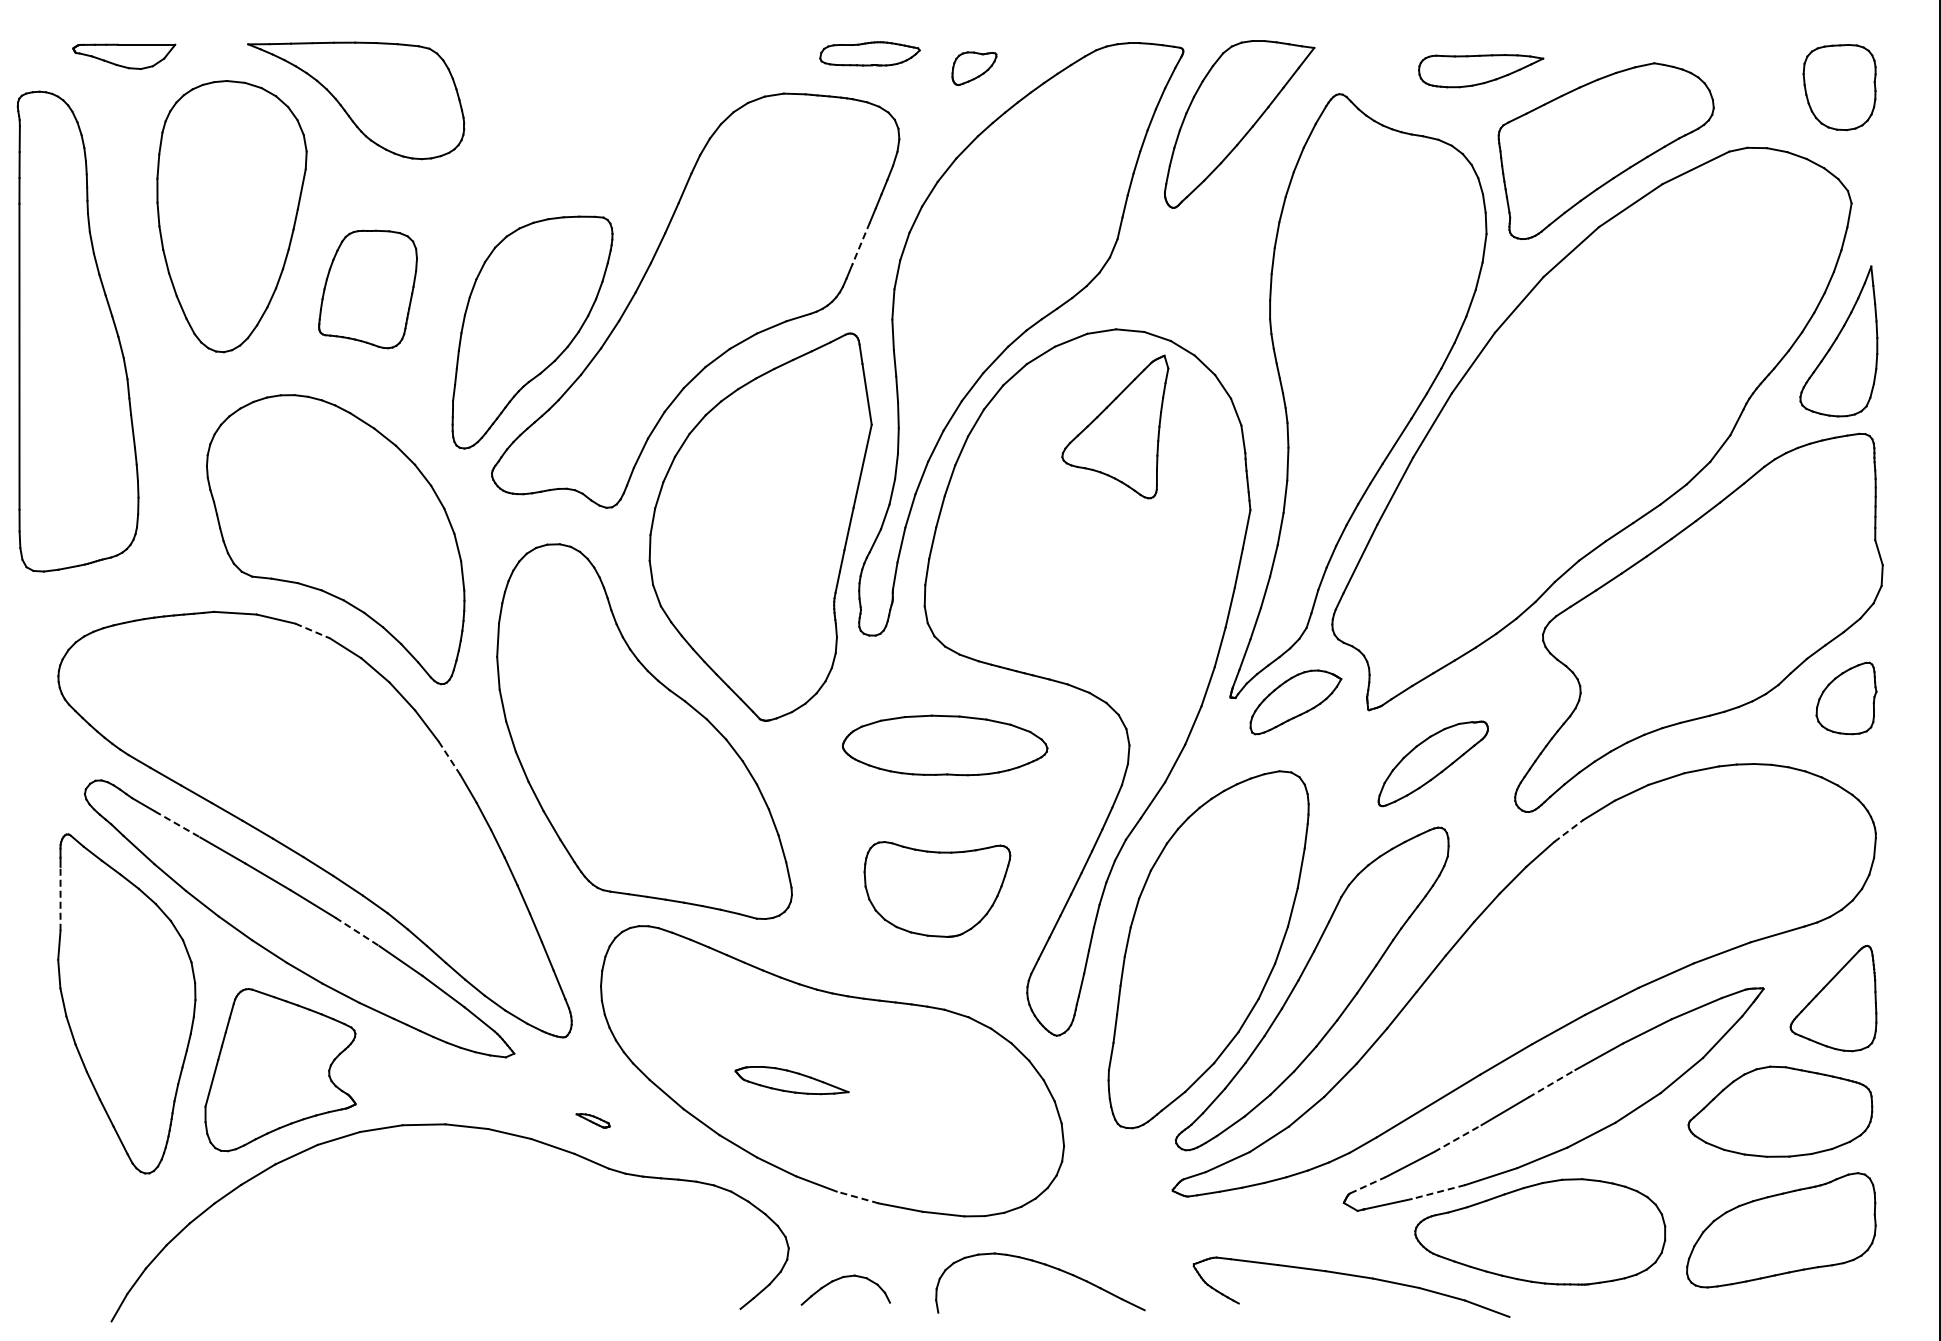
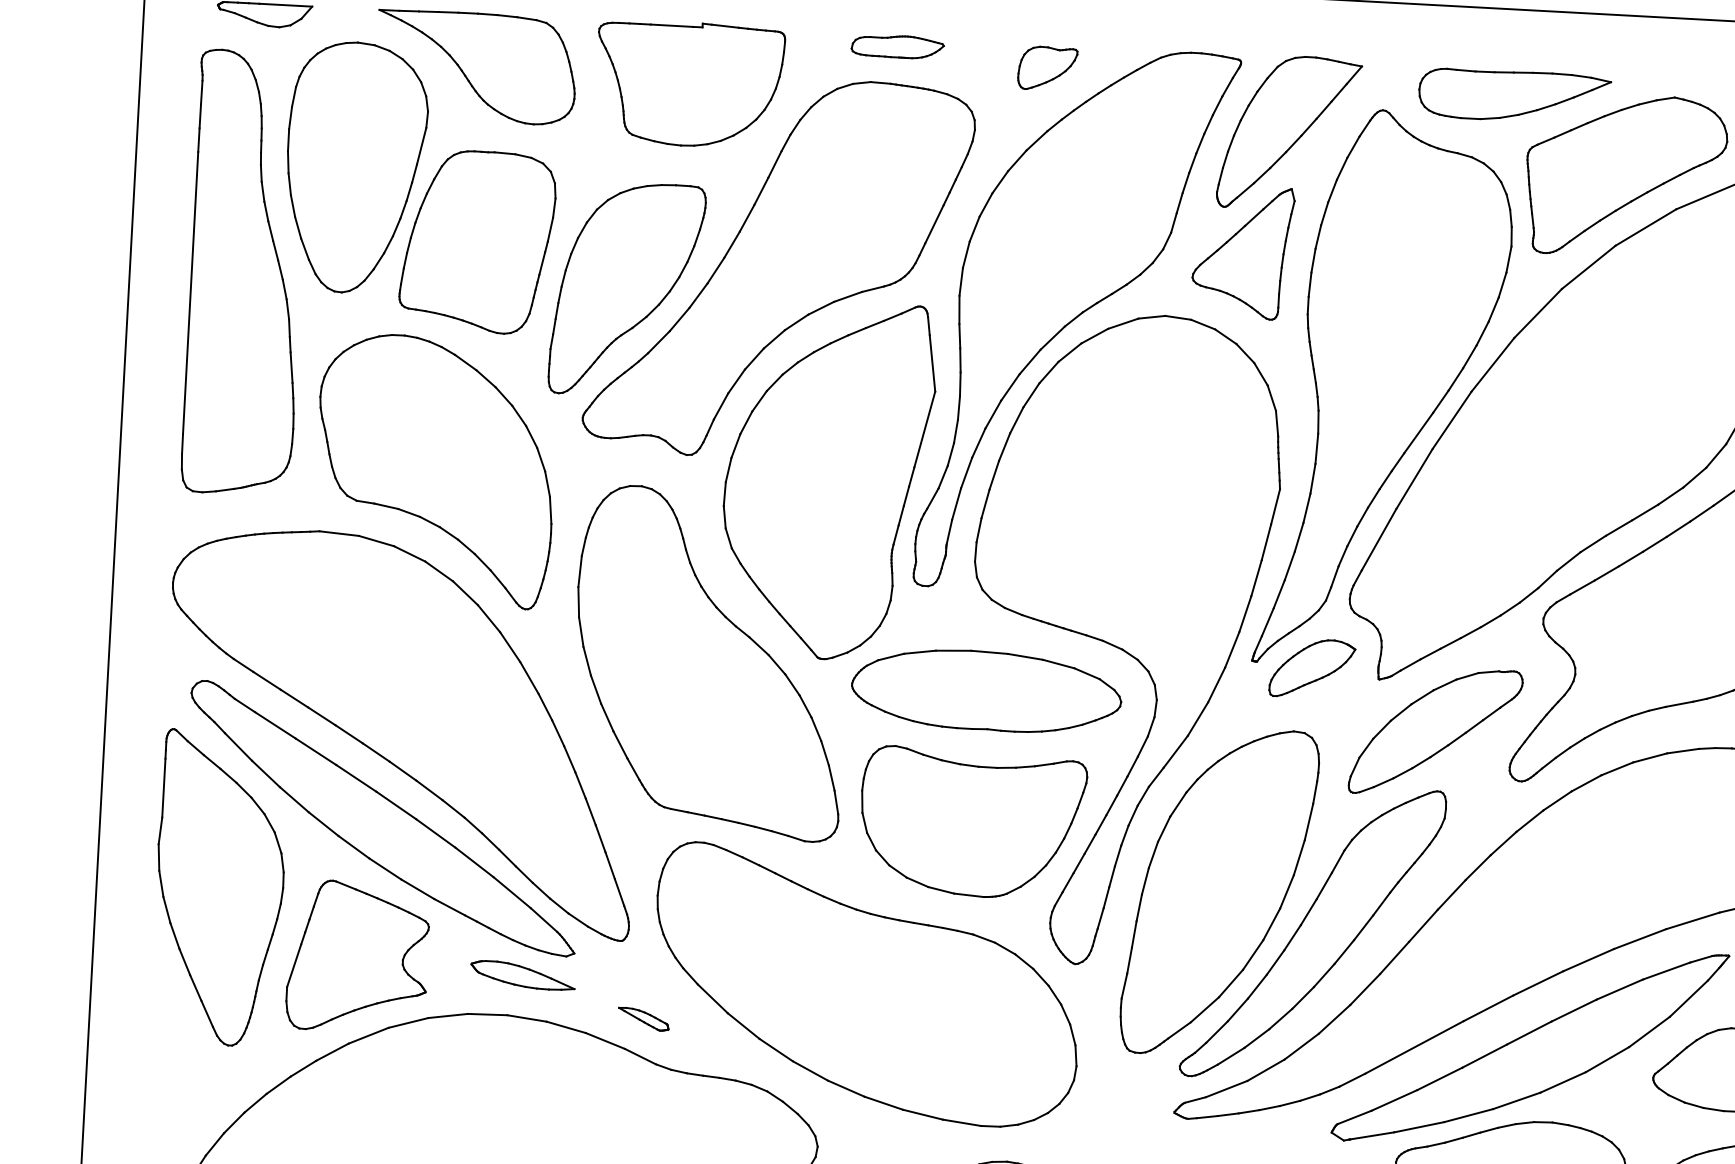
part: (869, 53) -> (897, 46), moved
part: (974, 68) -> (1047, 68), size x1.43
part: (1480, 70) -> (1514, 95), size x1.67
part: (587, 106) -> (689, 84), added
line: (861, 243) -> (934, 224), dashed -> solid
part: (367, 289) -> (477, 241), size x1.67
part: (77, 331) -> (245, 272), moved
part: (1115, 426) -> (1243, 251), moved
line: (312, 631) -> (409, 554), dashed -> solid
part: (945, 745) -> (987, 690), size x1.43
line: (449, 758) -> (529, 678), dashed -> solid
part: (1433, 763) -> (1436, 731), size x1.67
line: (177, 824) -> (275, 725), dashed -> solid
line: (1569, 830) -> (1558, 800), dashed -> solid
part: (937, 889) -> (972, 823), size x1.67
line: (60, 898) -> (163, 787), dashed -> solid
line: (357, 932) -> (435, 834), dashed -> solid
part: (791, 1080) -> (522, 975), moved
line: (1552, 1083) -> (1529, 1032), dashed -> solid
part: (592, 1120) -> (643, 1019), size x1.67
line: (1458, 1138) -> (1440, 1078), dashed -> solid
line: (1367, 1185) -> (1354, 1117), dashed -> solid
line: (1438, 1192) -> (1419, 1127), dashed -> solid
line: (857, 1197) -> (883, 1103), dashed -> solid

